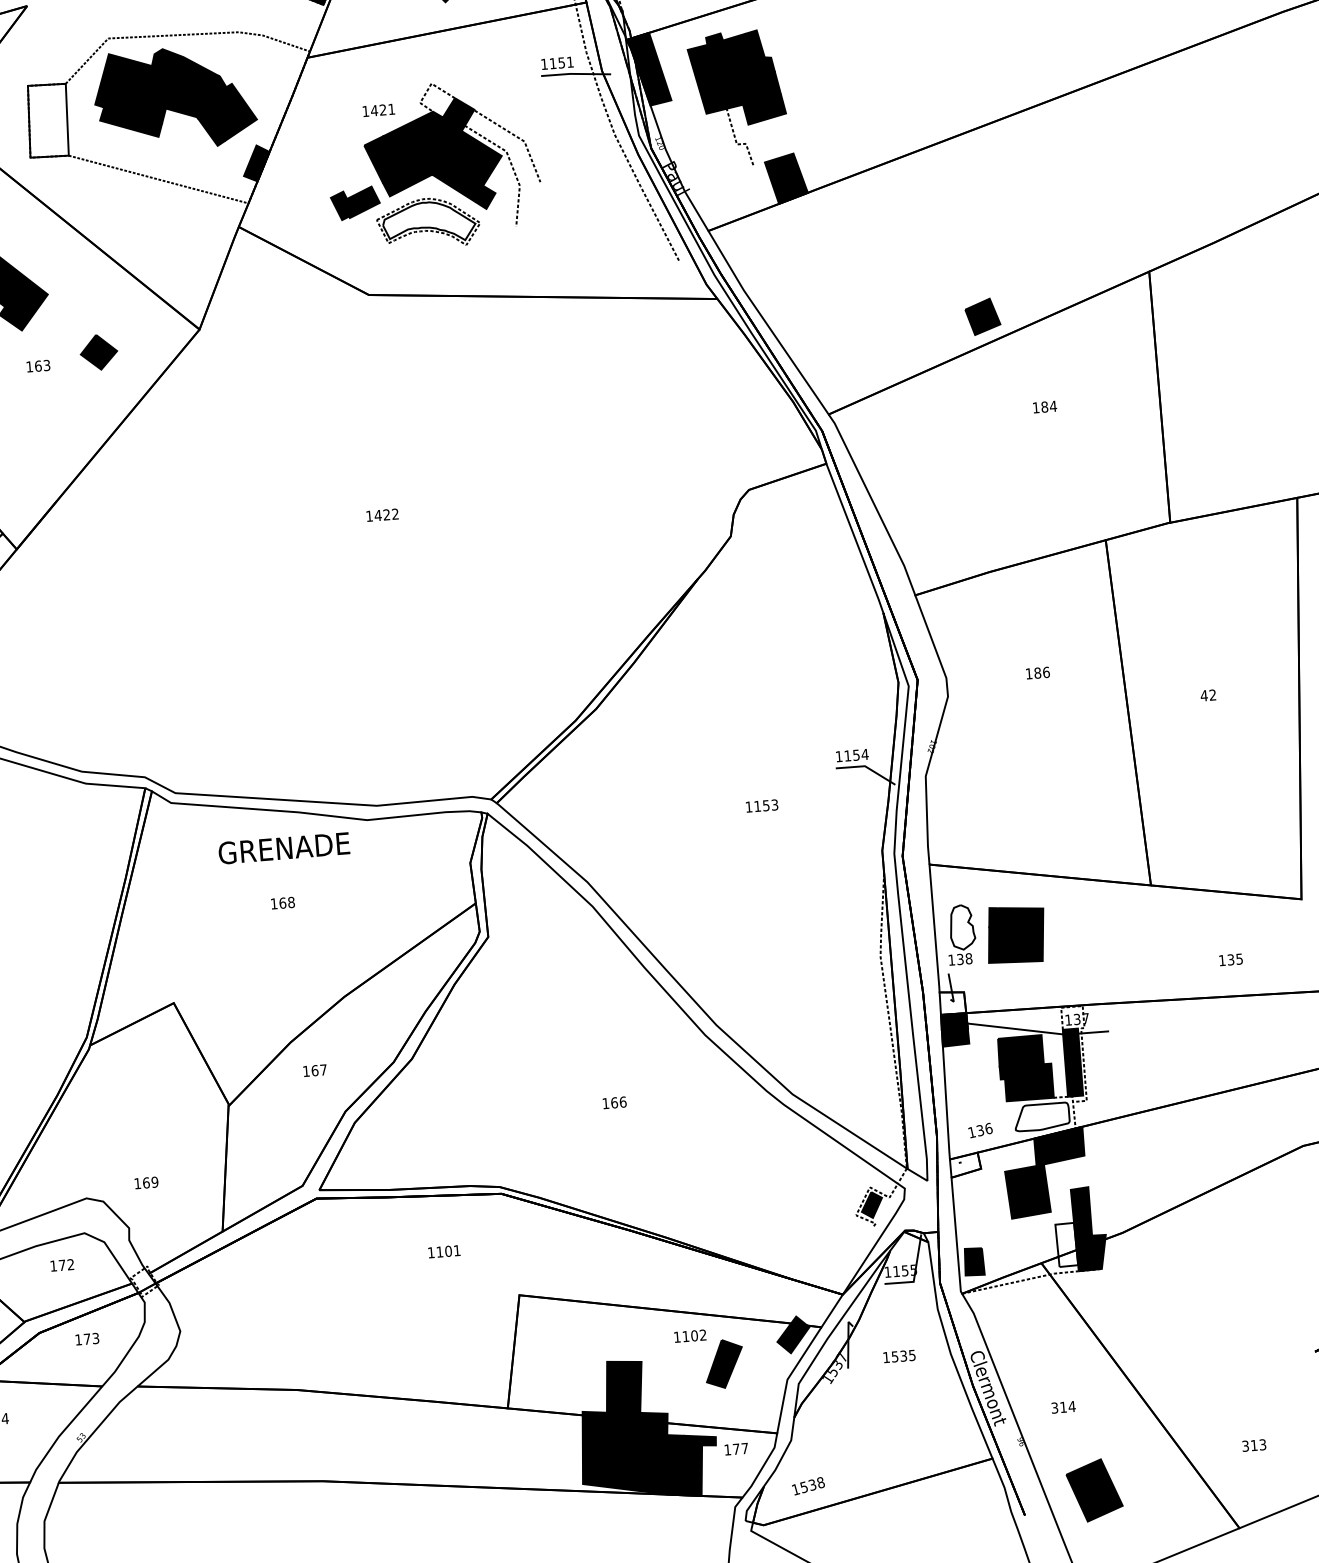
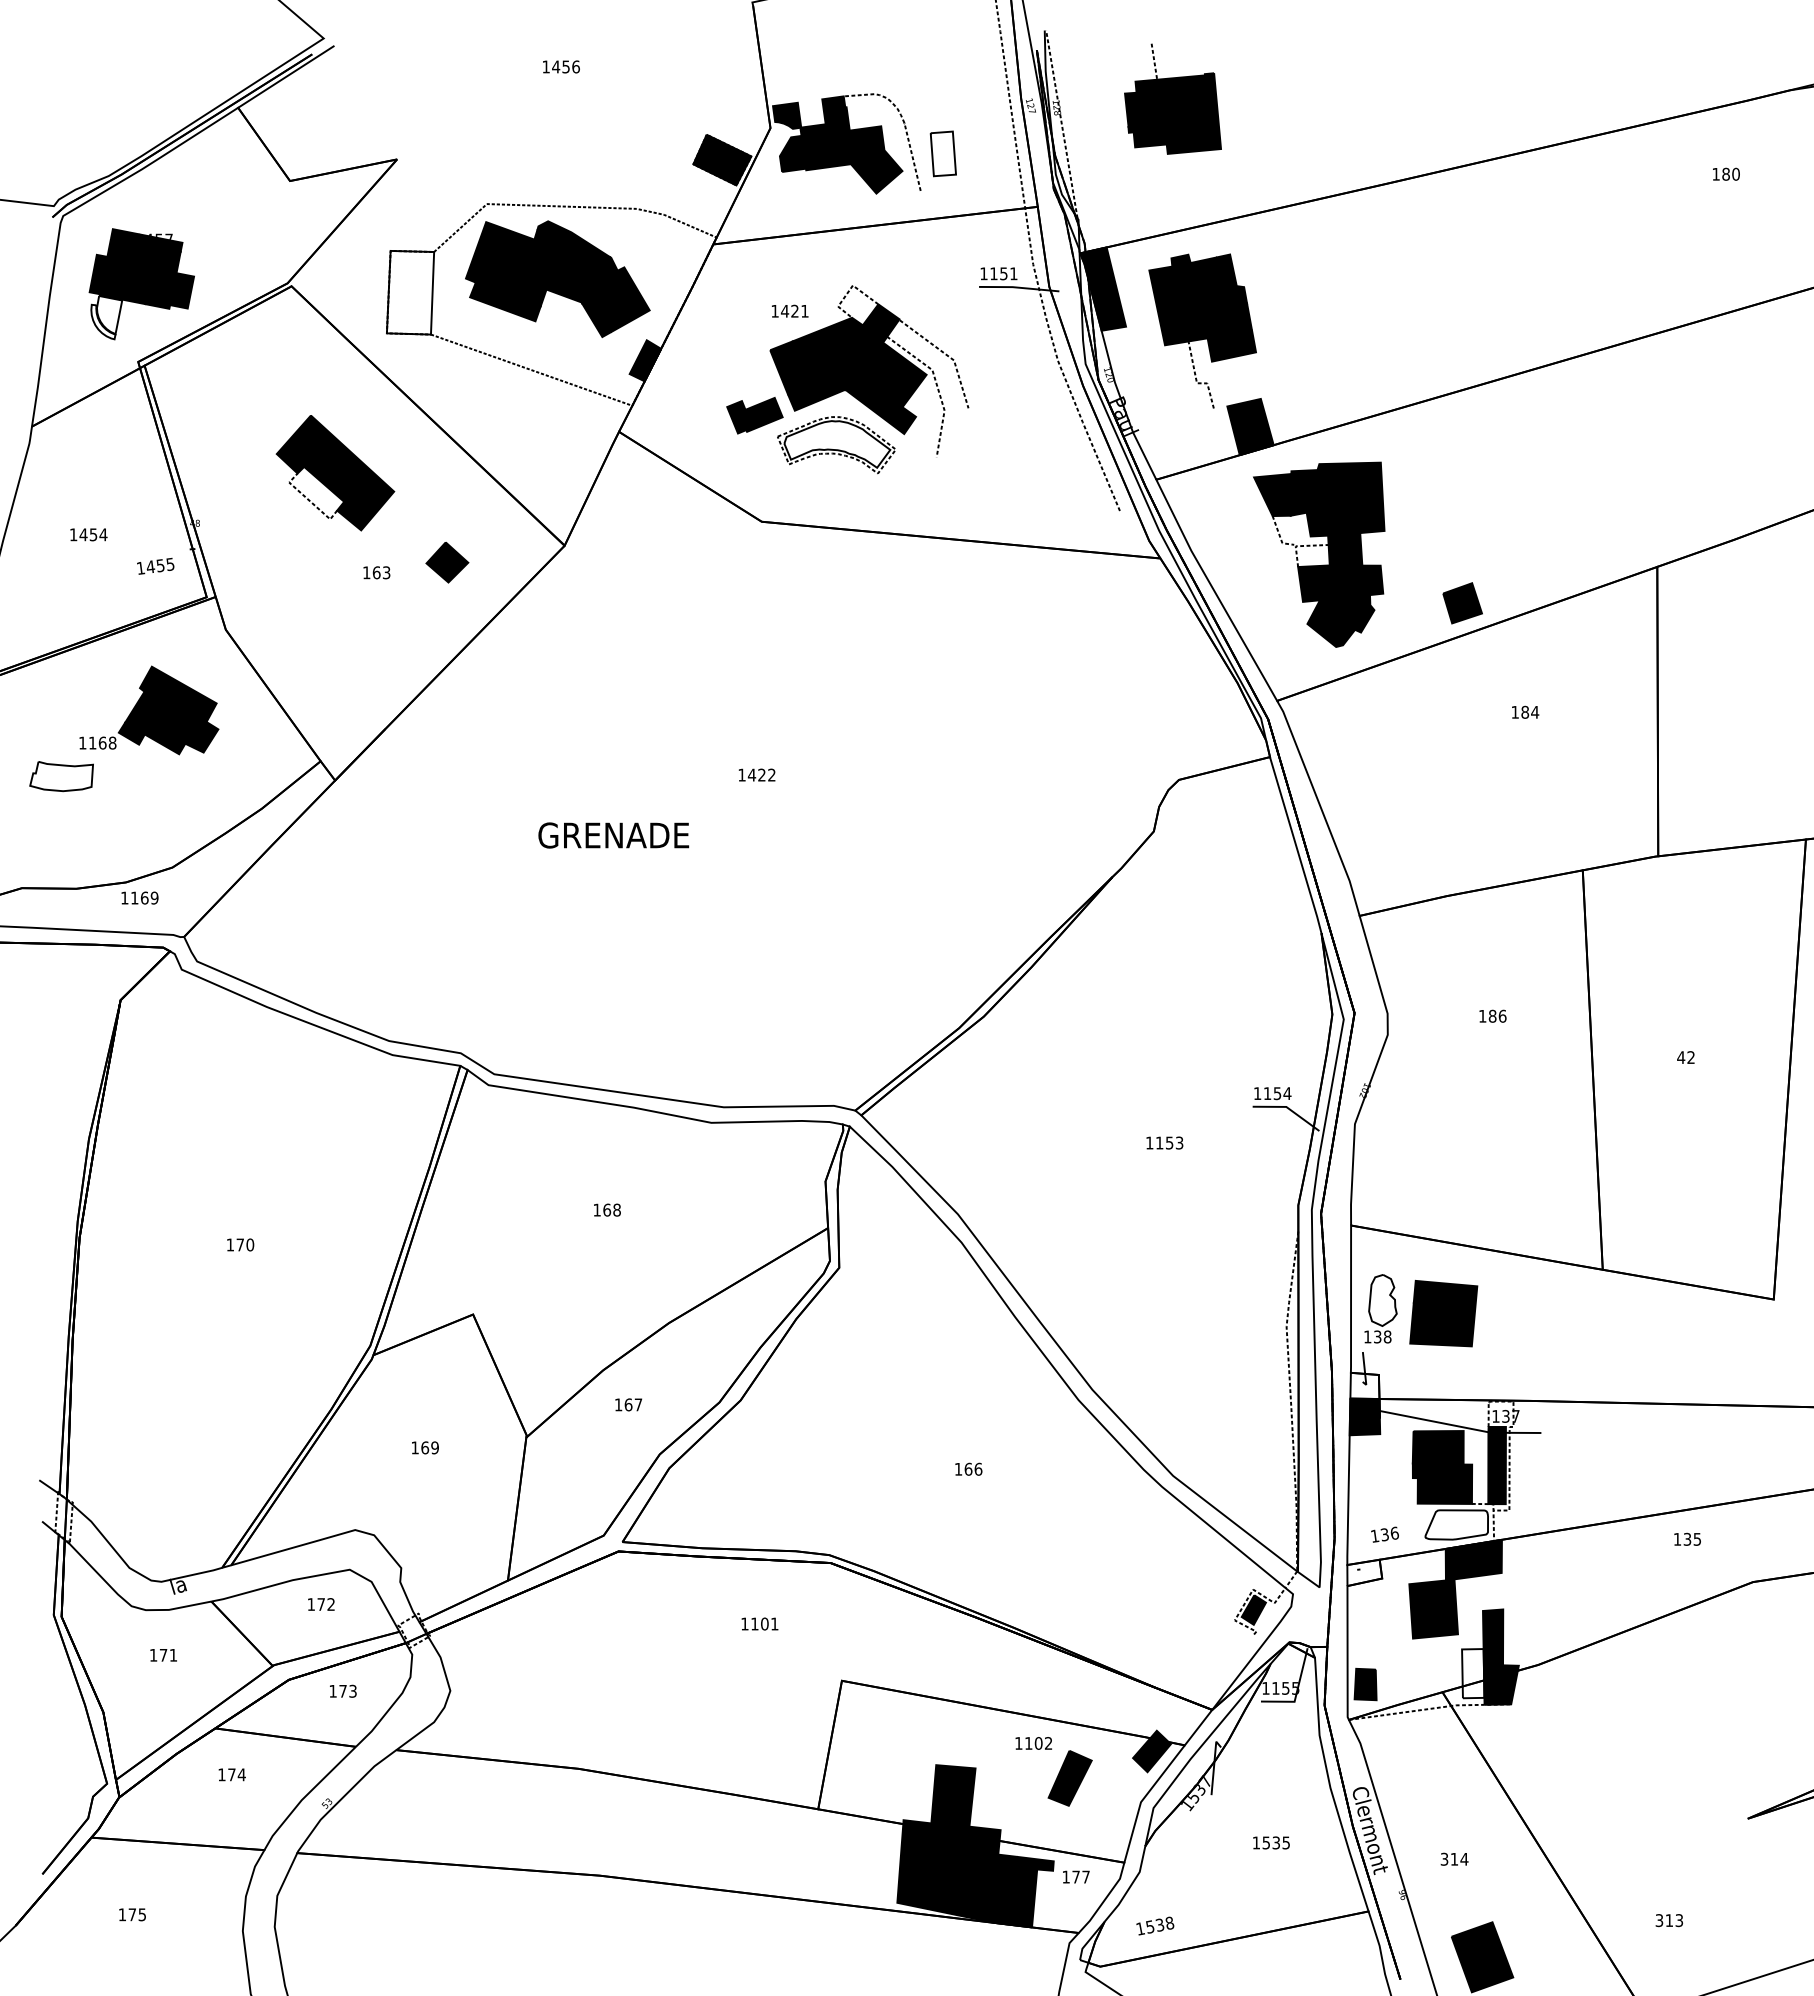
part: (854, 277) -> (1319, 546), added
text: (283, 848) -> (613, 835), moved
text: (1230, 959) -> (1687, 1538), moved
text: (146, 1182) -> (425, 1447), moved
text: (899, 1356) -> (1271, 1842), moved

